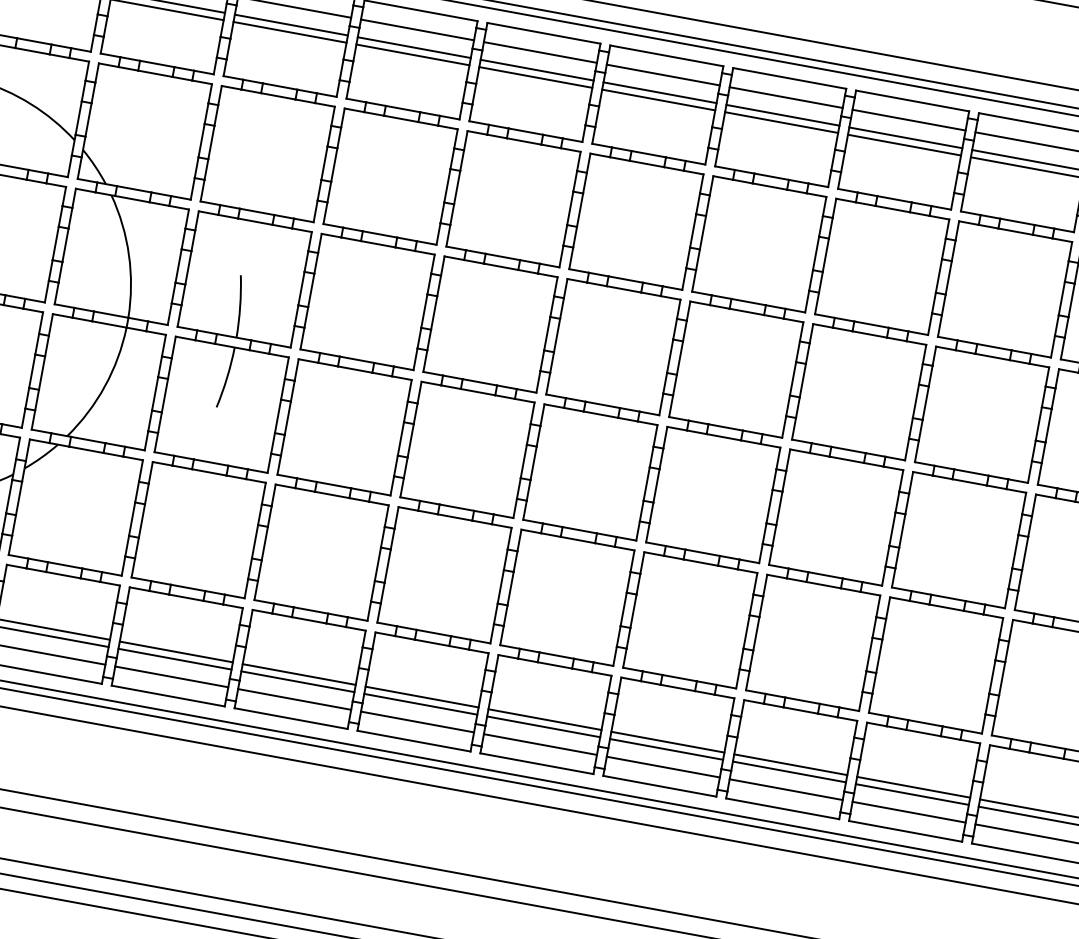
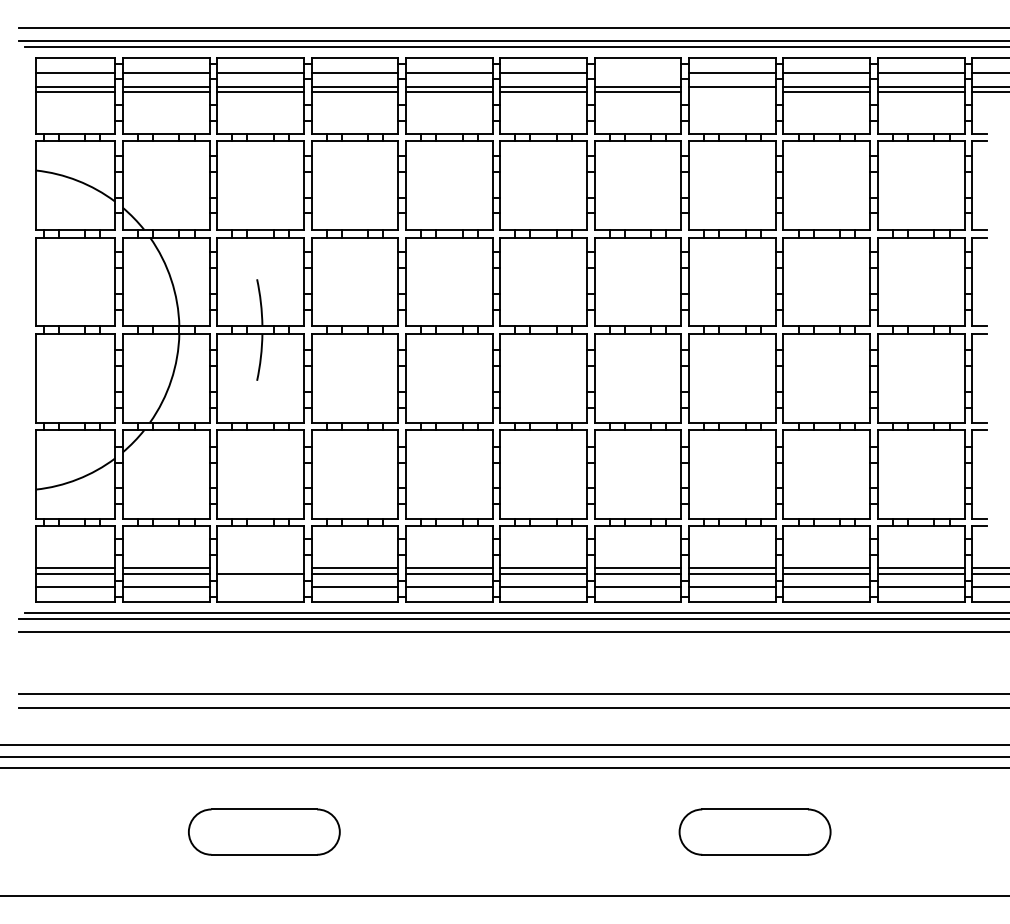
line: (785, 96) -> (637, 72), removed
line: (904, 145) -> (732, 92), removed
line: (176, 652) -> (260, 568), removed
line: (171, 677) -> (260, 587), removed

